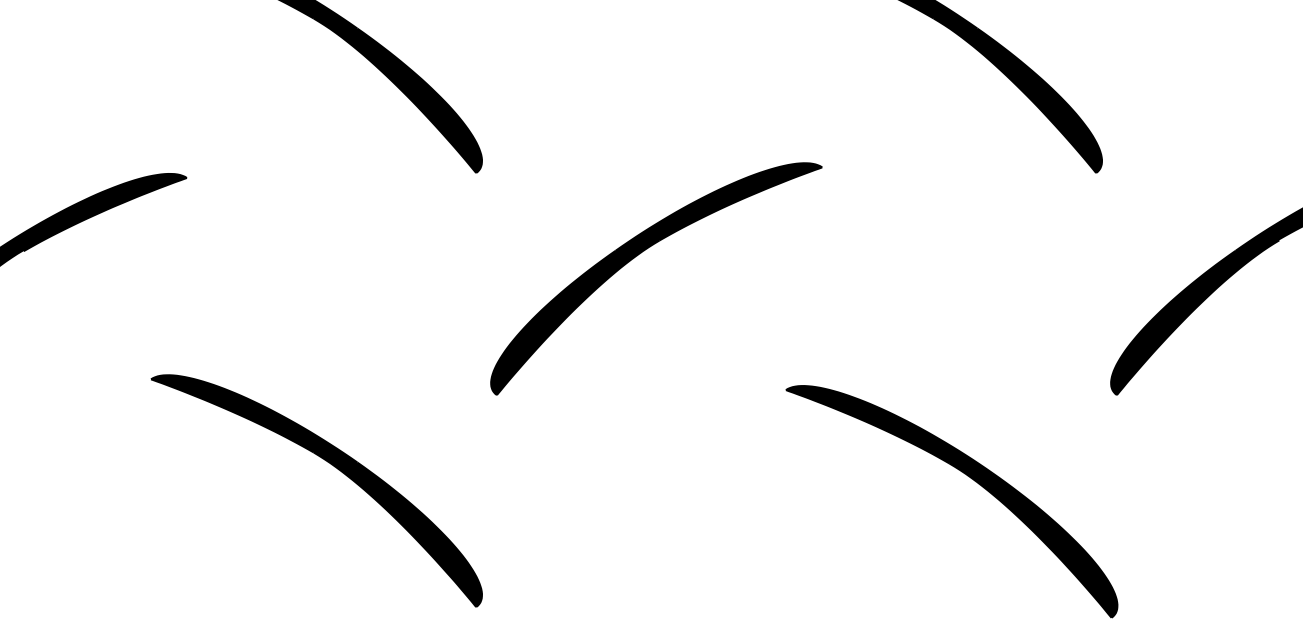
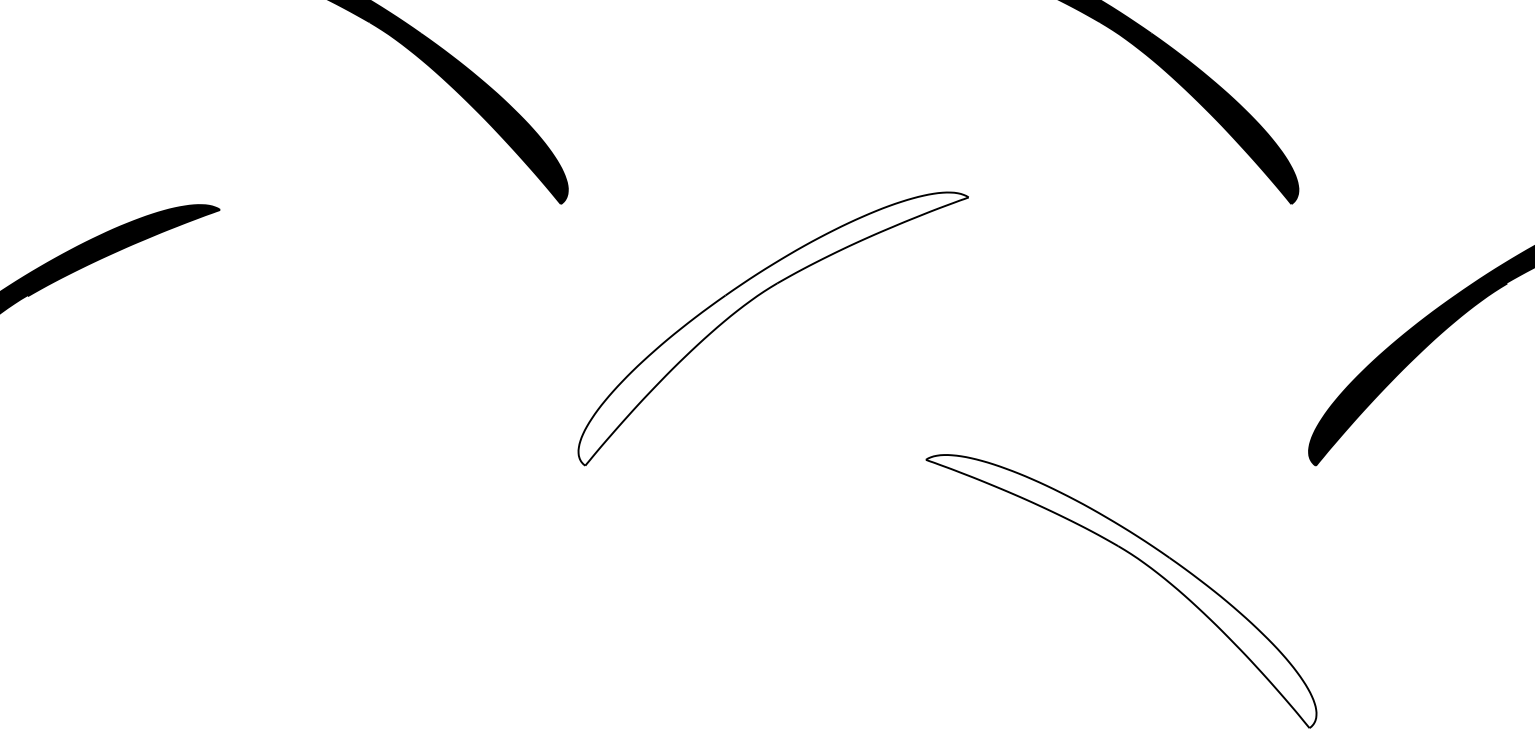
fill: (656, 279) -> (773, 329), removed
part: (331, 465) -> (390, 548), removed
fill: (951, 501) -> (1120, 591), removed

